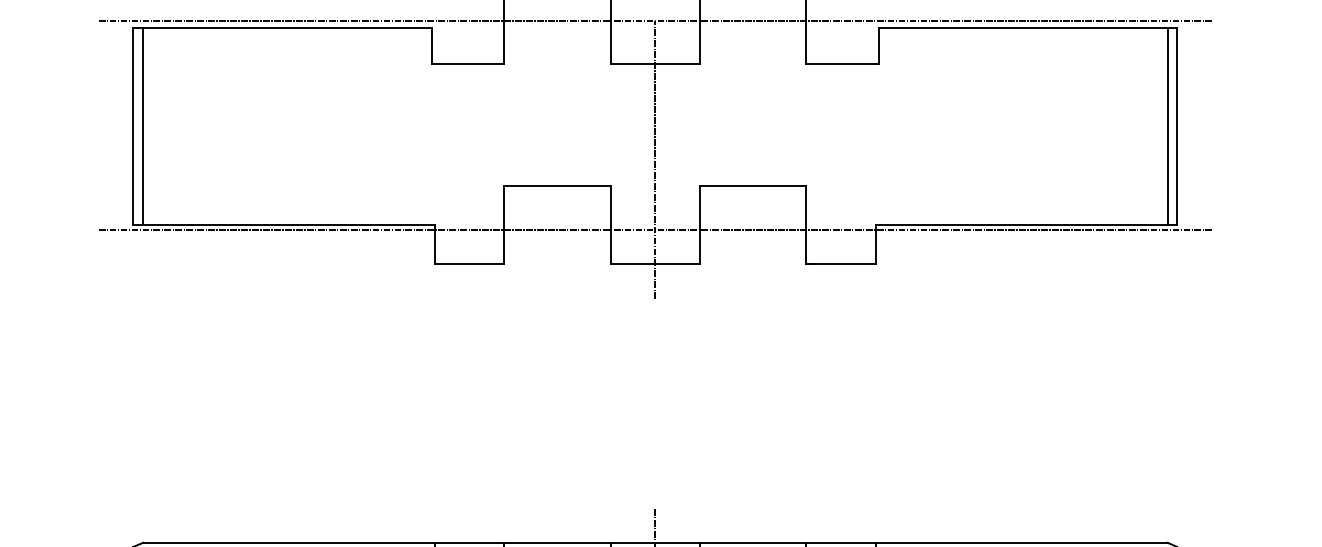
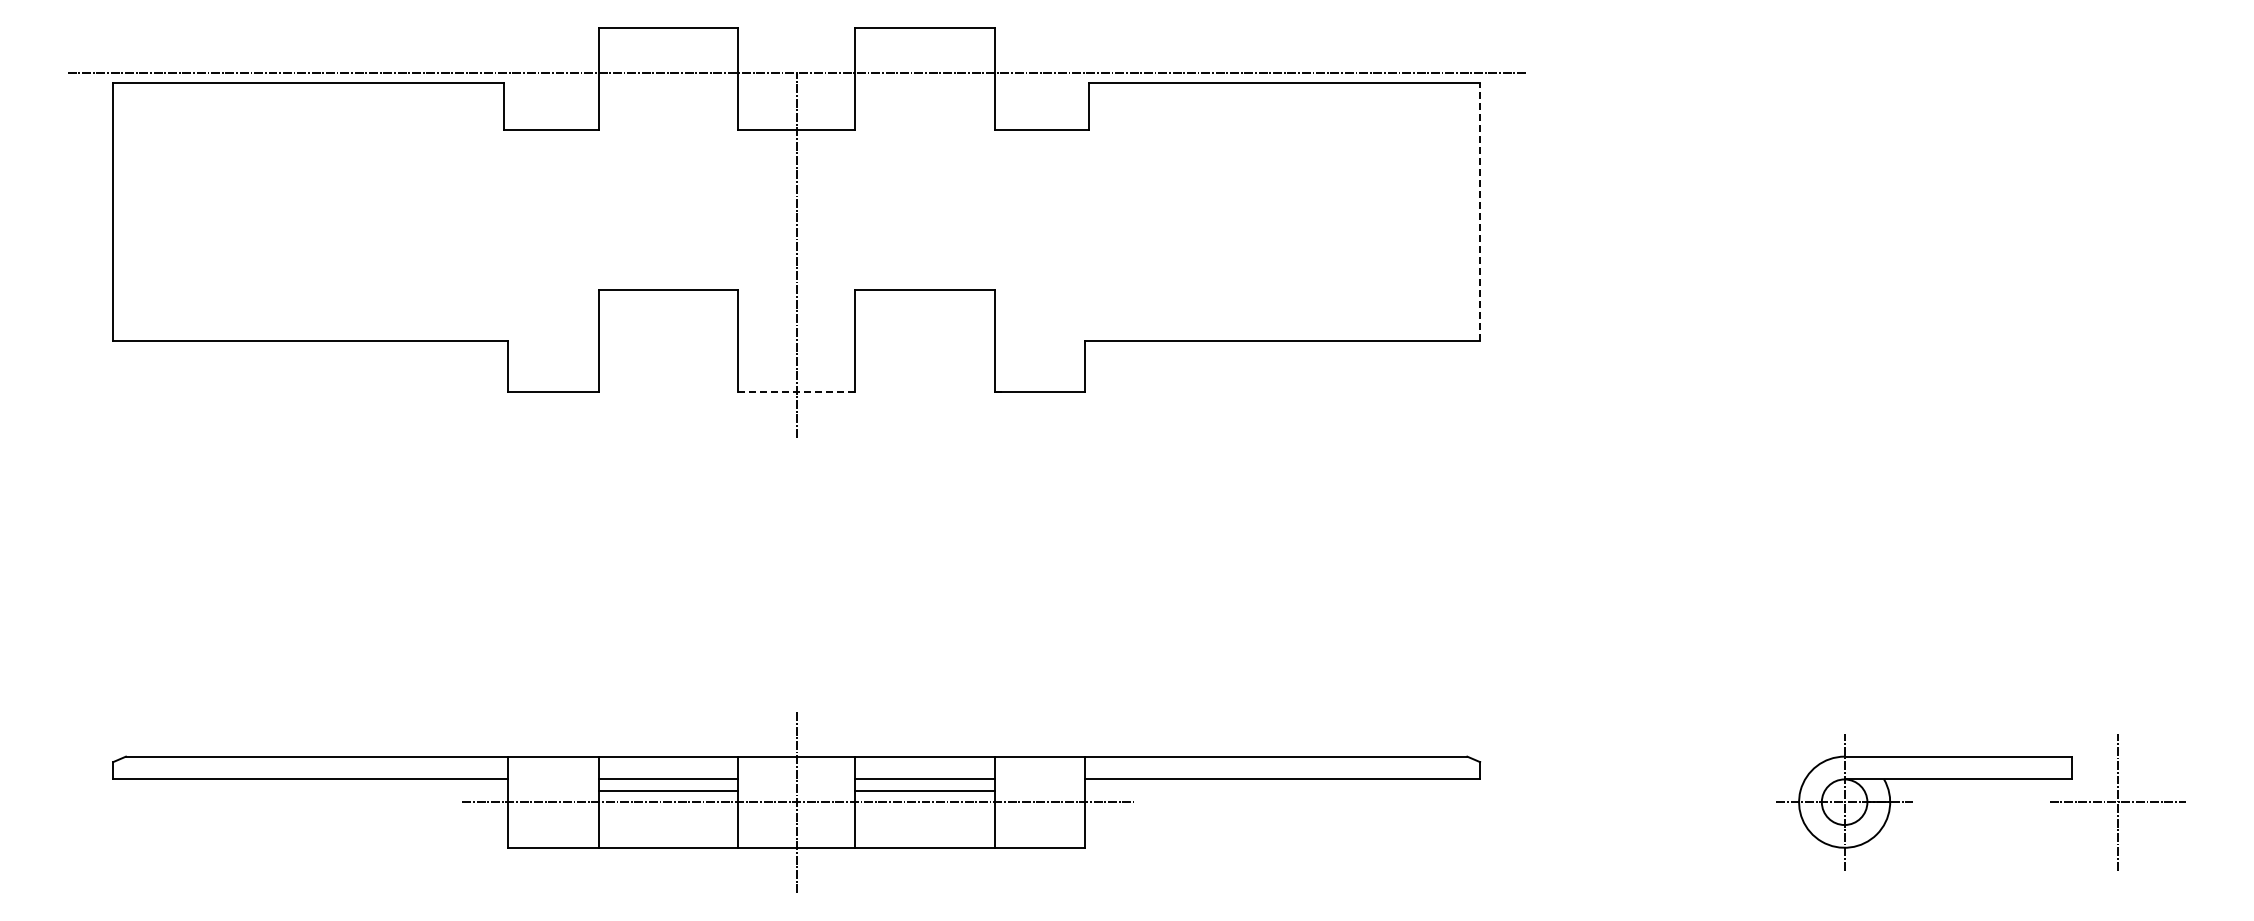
line: (142, 126) -> (125, 211), removed
line: (1167, 126) -> (1467, 211), removed
line: (1177, 126) -> (1480, 211), solid -> dashed
line: (655, 229) -> (796, 346), removed
line: (655, 264) -> (796, 392), solid -> dashed

